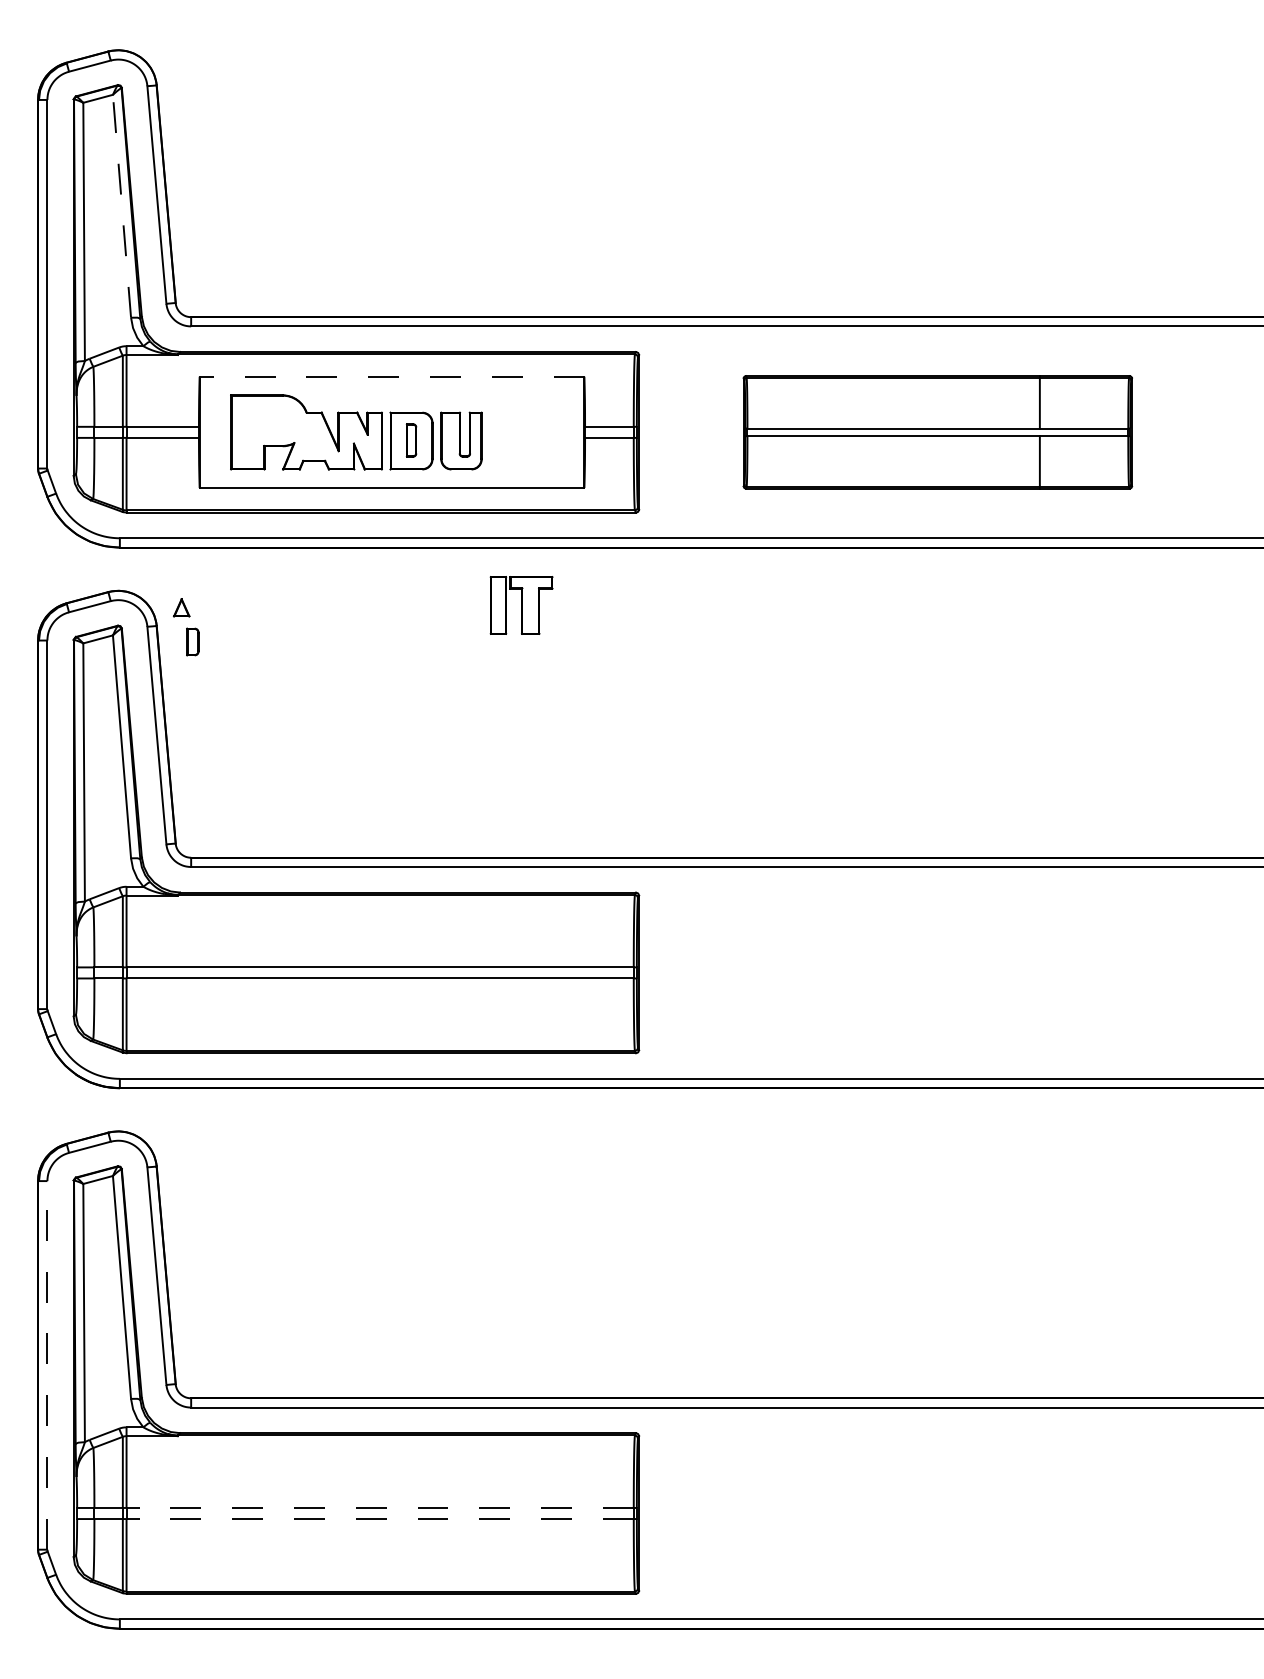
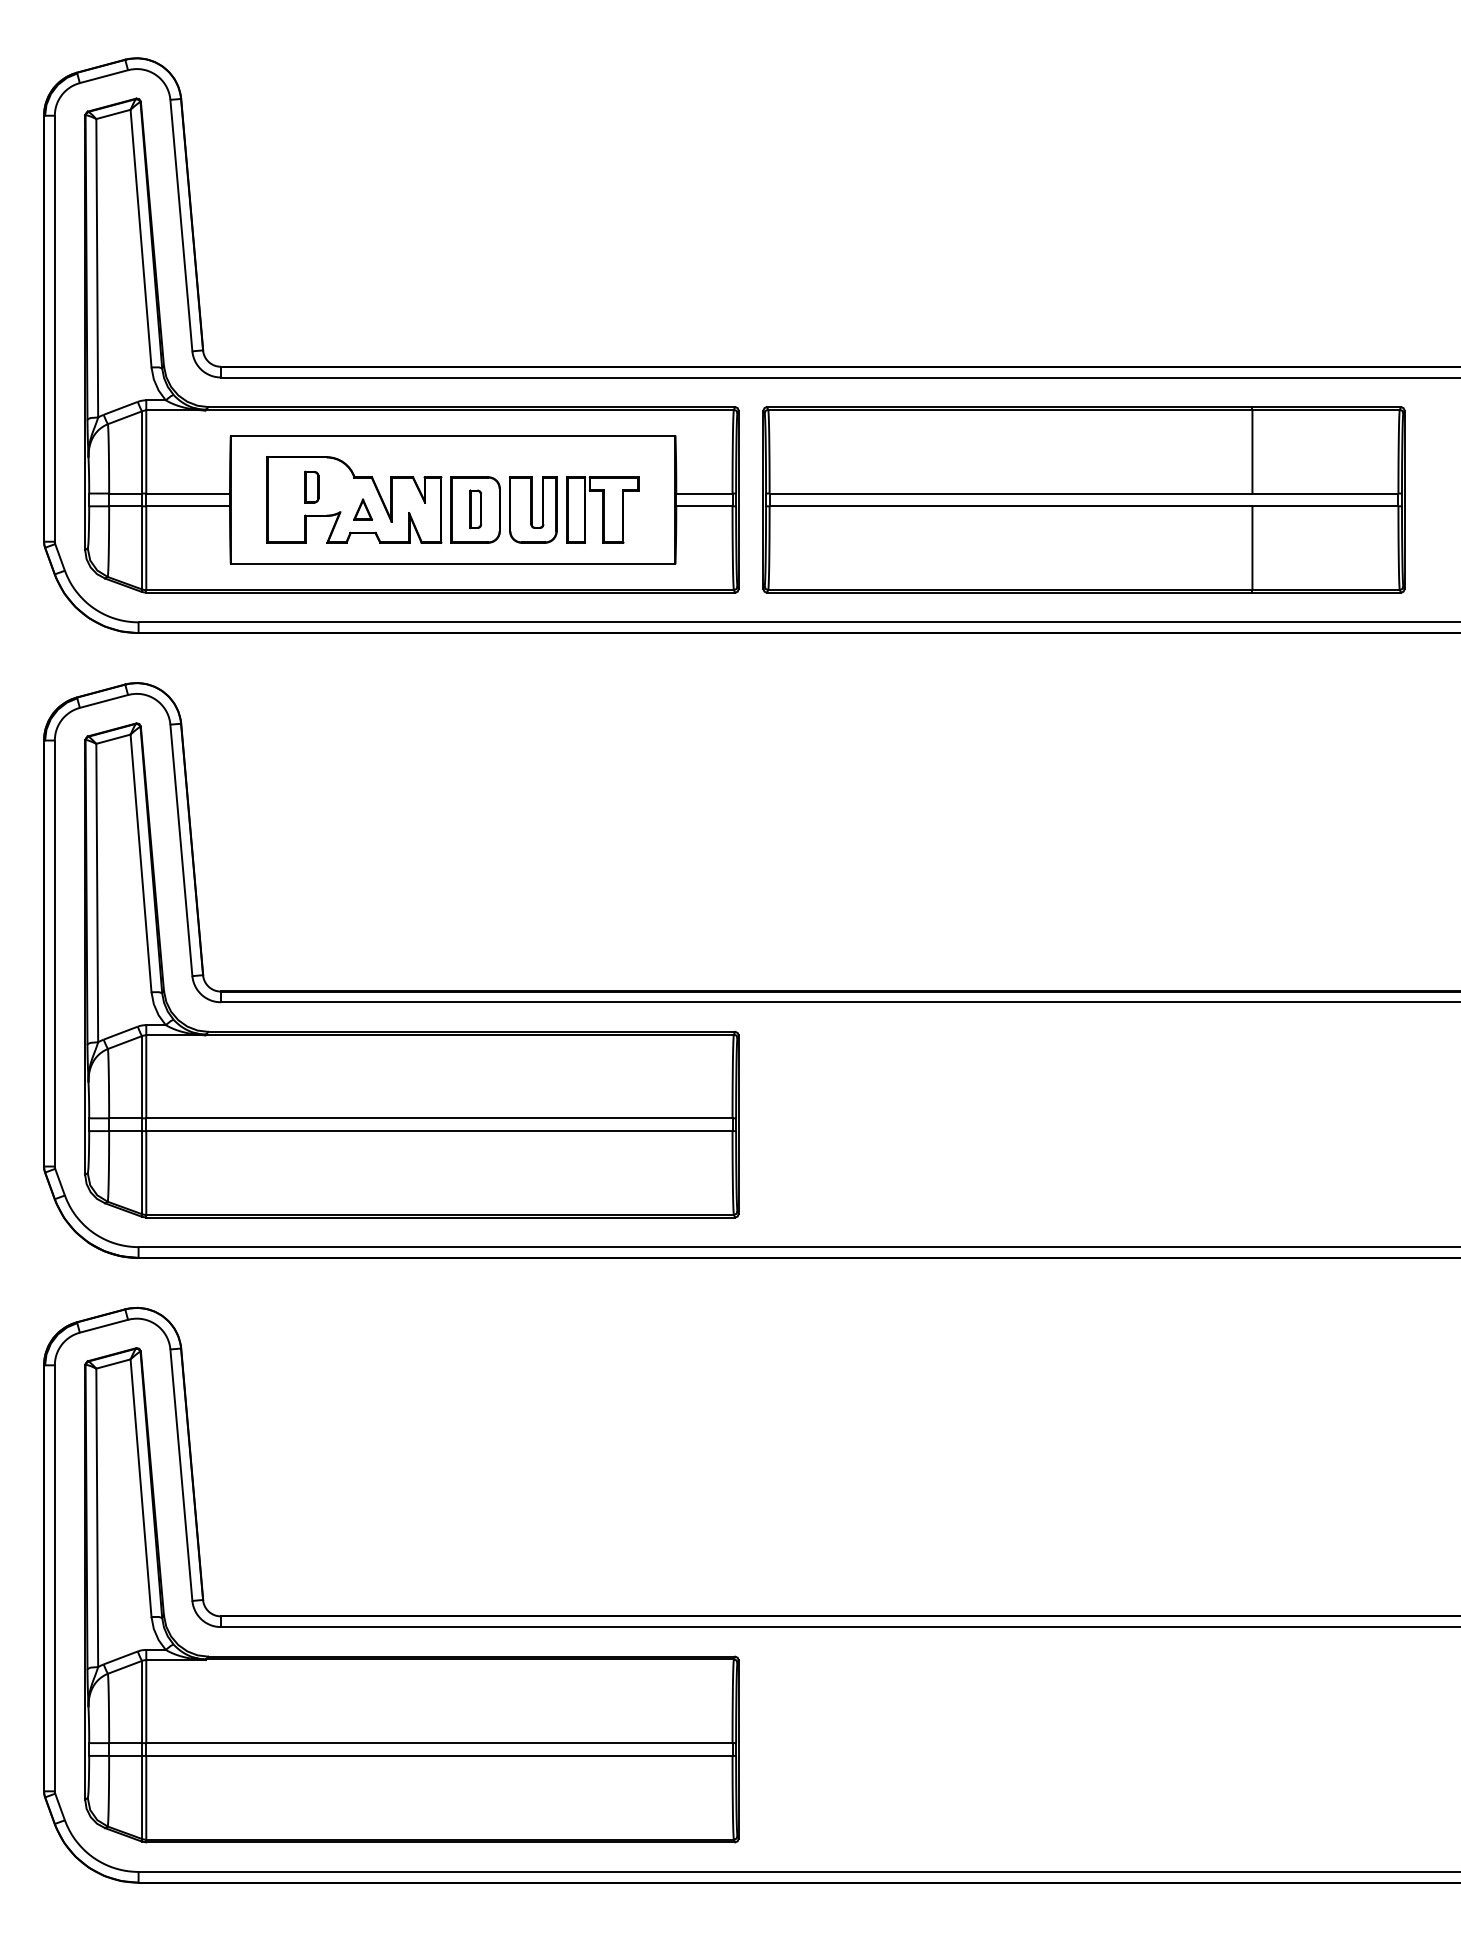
line: (122, 206) -> (141, 238), dashed -> solid
line: (391, 376) -> (452, 435), dashed -> solid
part: (937, 431) -> (1083, 499), size x1.43
part: (521, 605) -> (602, 509), moved
part: (182, 607) -> (363, 509), moved
part: (192, 641) -> (311, 486), moved
line: (47, 1364) -> (54, 1577), dashed -> solid
line: (379, 1508) -> (438, 1743), dashed -> solid
line: (379, 1518) -> (438, 1755), dashed -> solid

